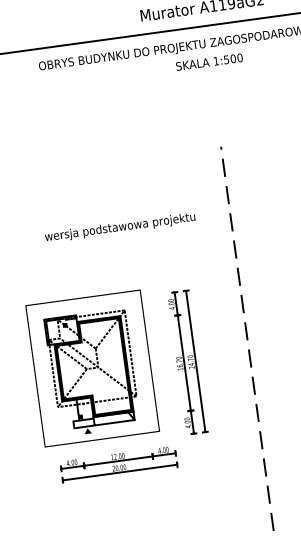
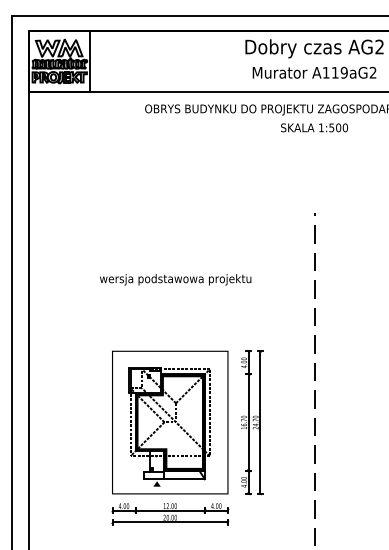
text: (120, 227) -> (175, 279), moved
part: (92, 368) -> (170, 422), moved

